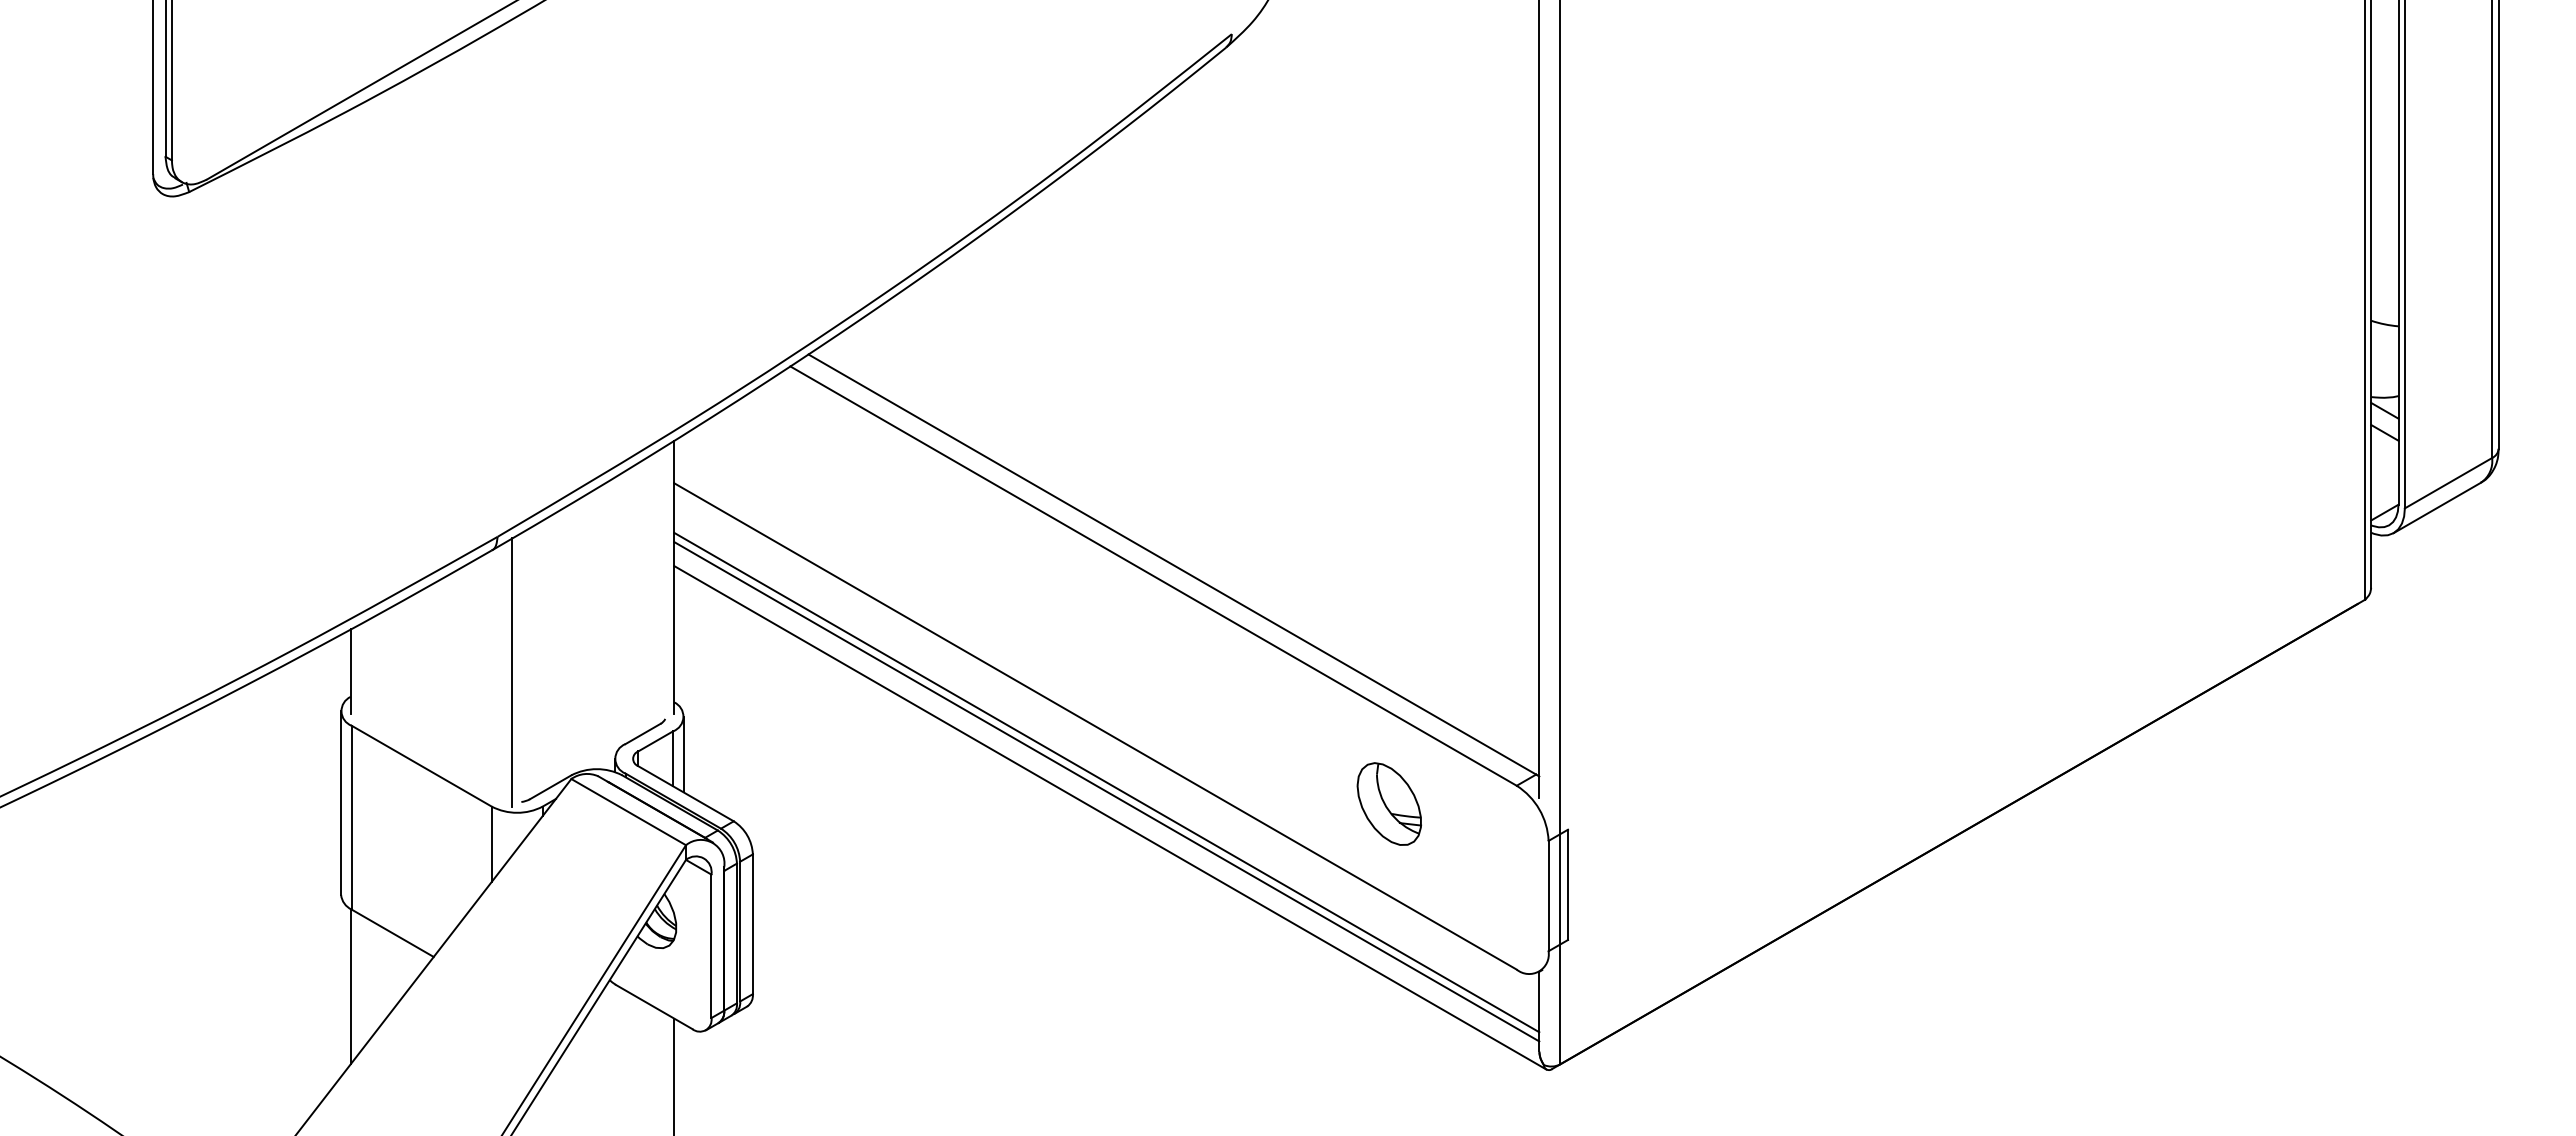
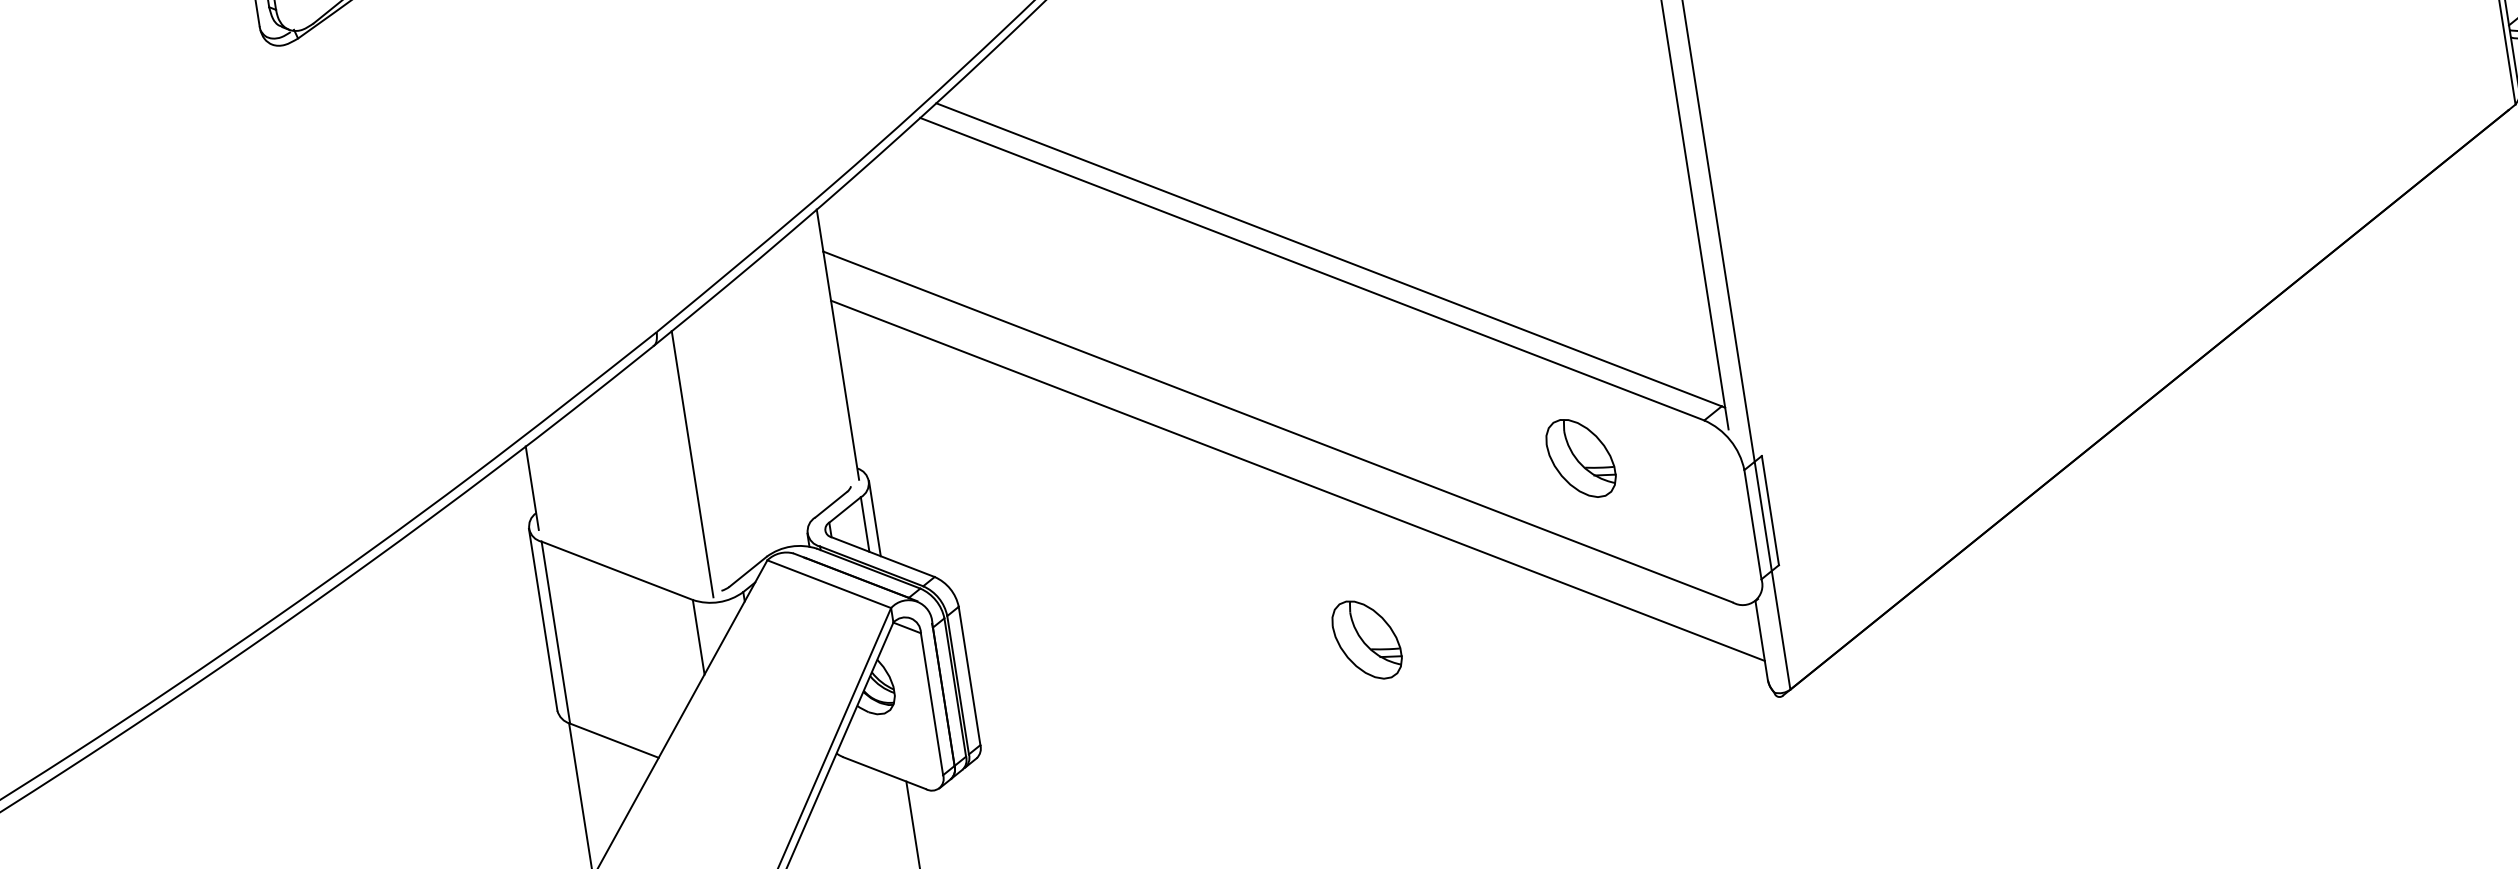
line: (1106, 791) -> (1299, 489), removed
line: (1110, 817) -> (1307, 514), removed
part: (1149, 949) -> (1366, 639), added

